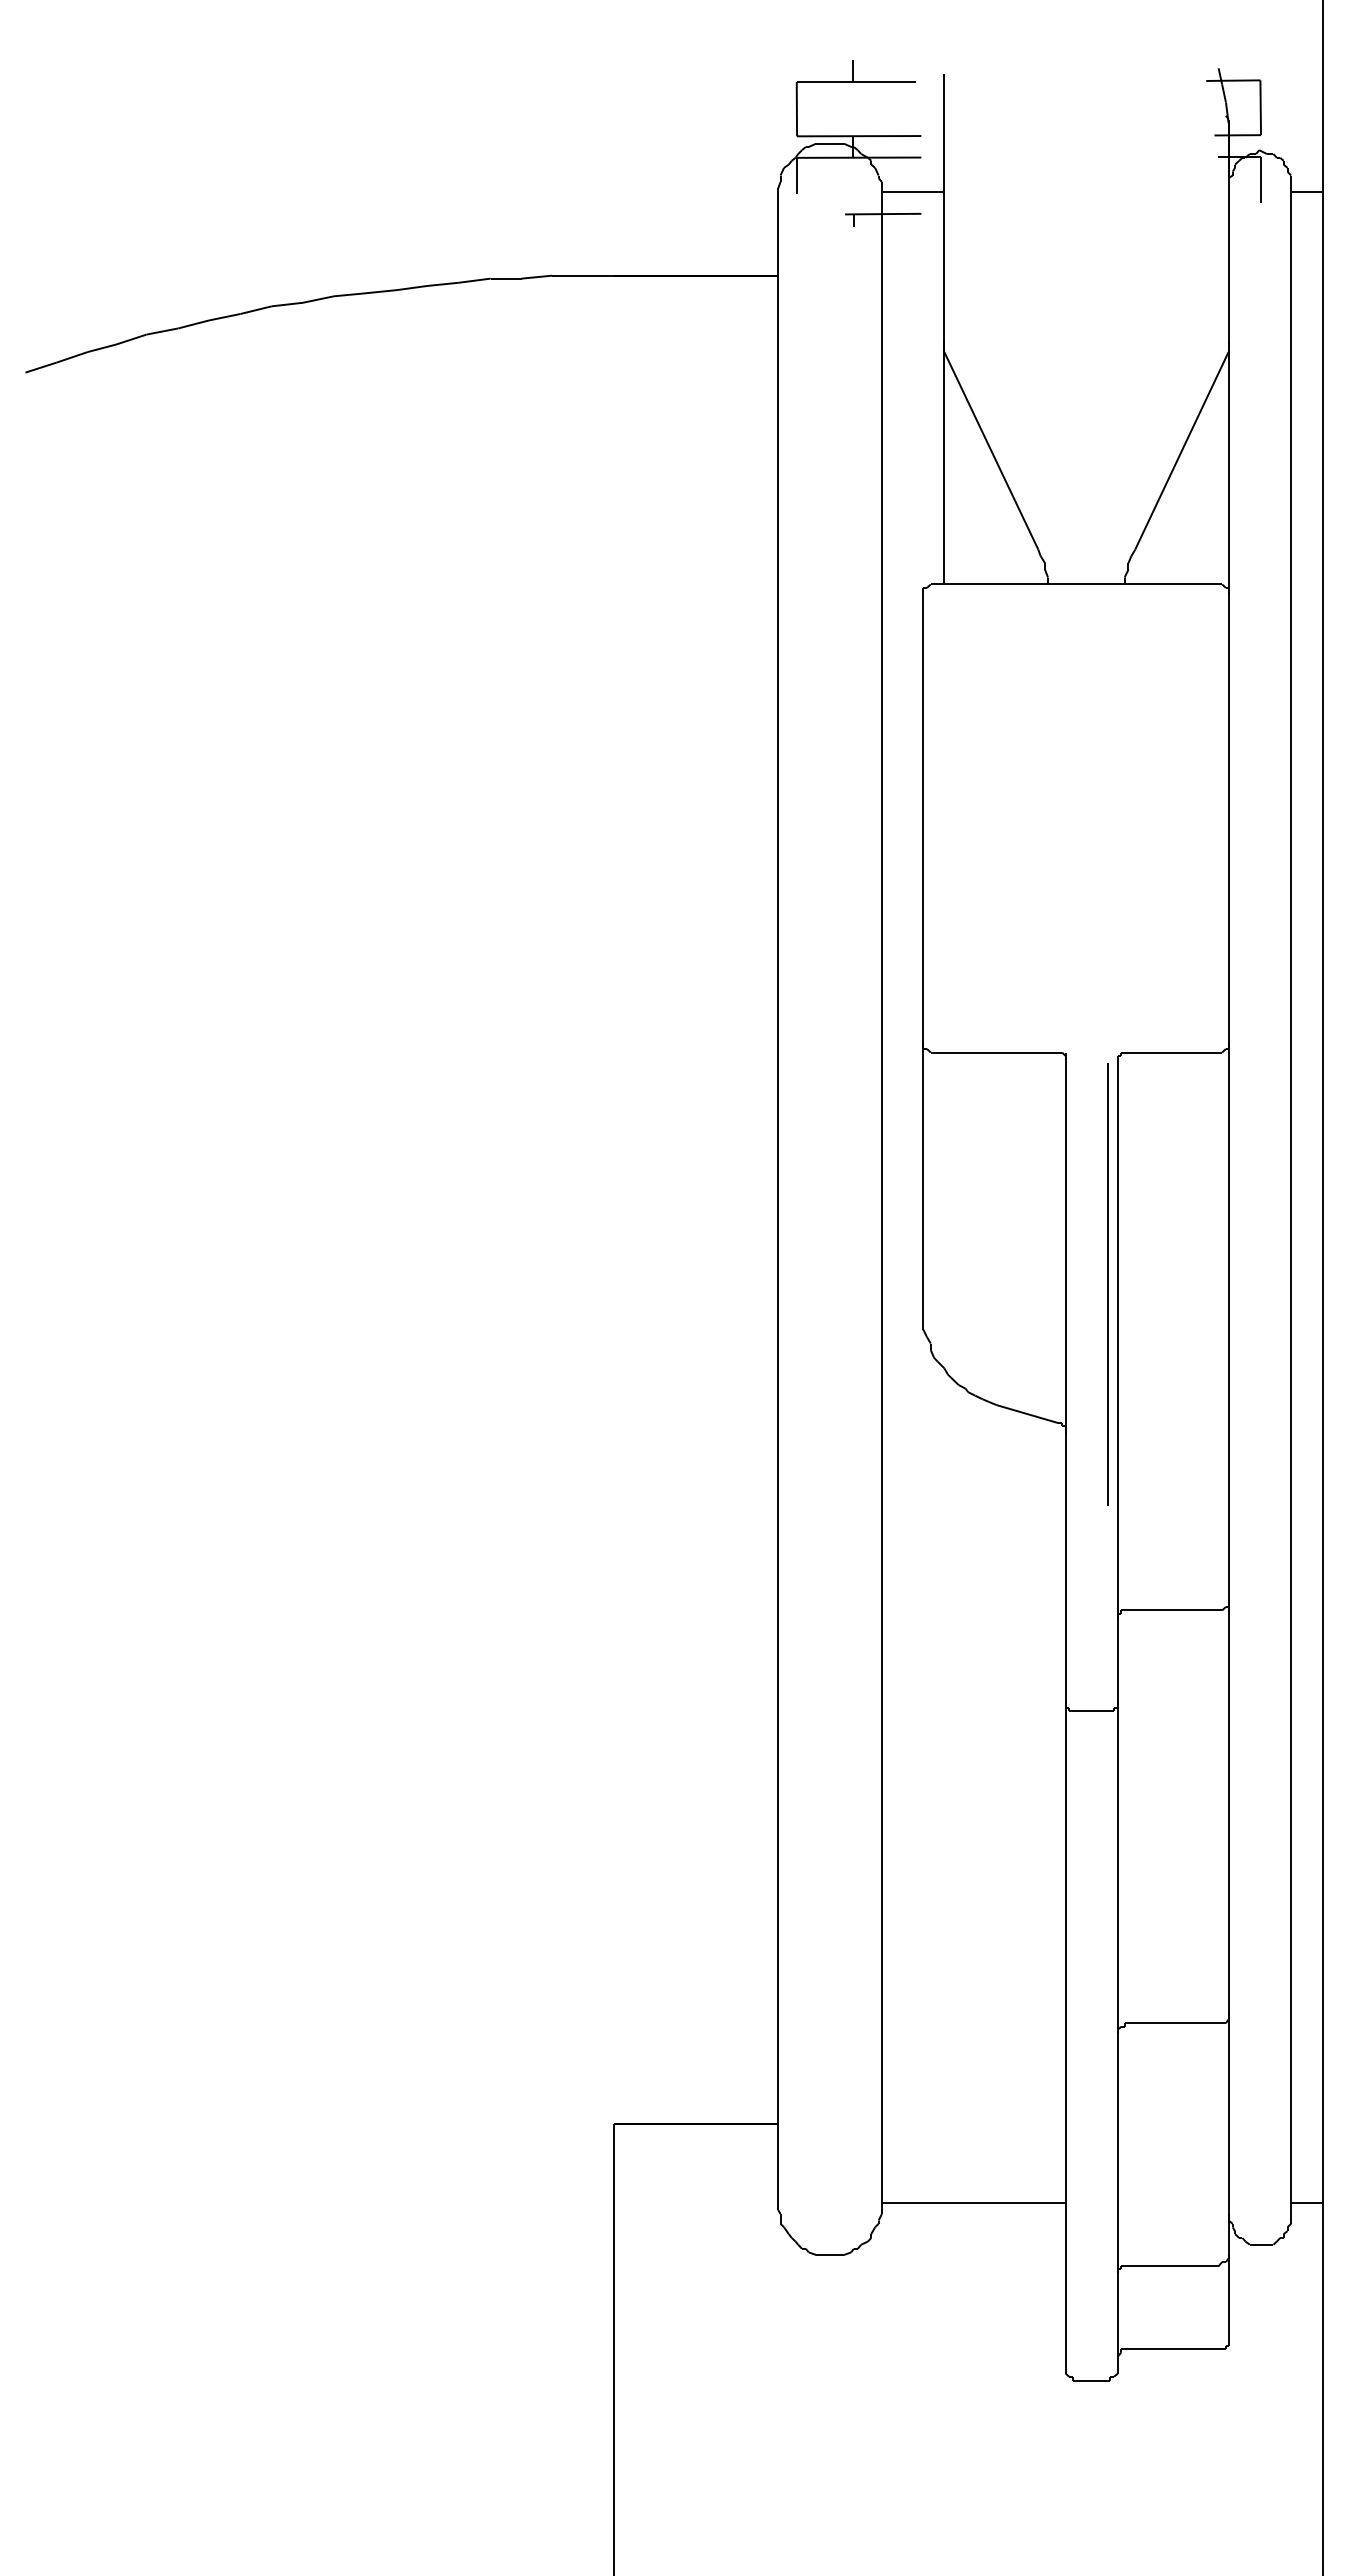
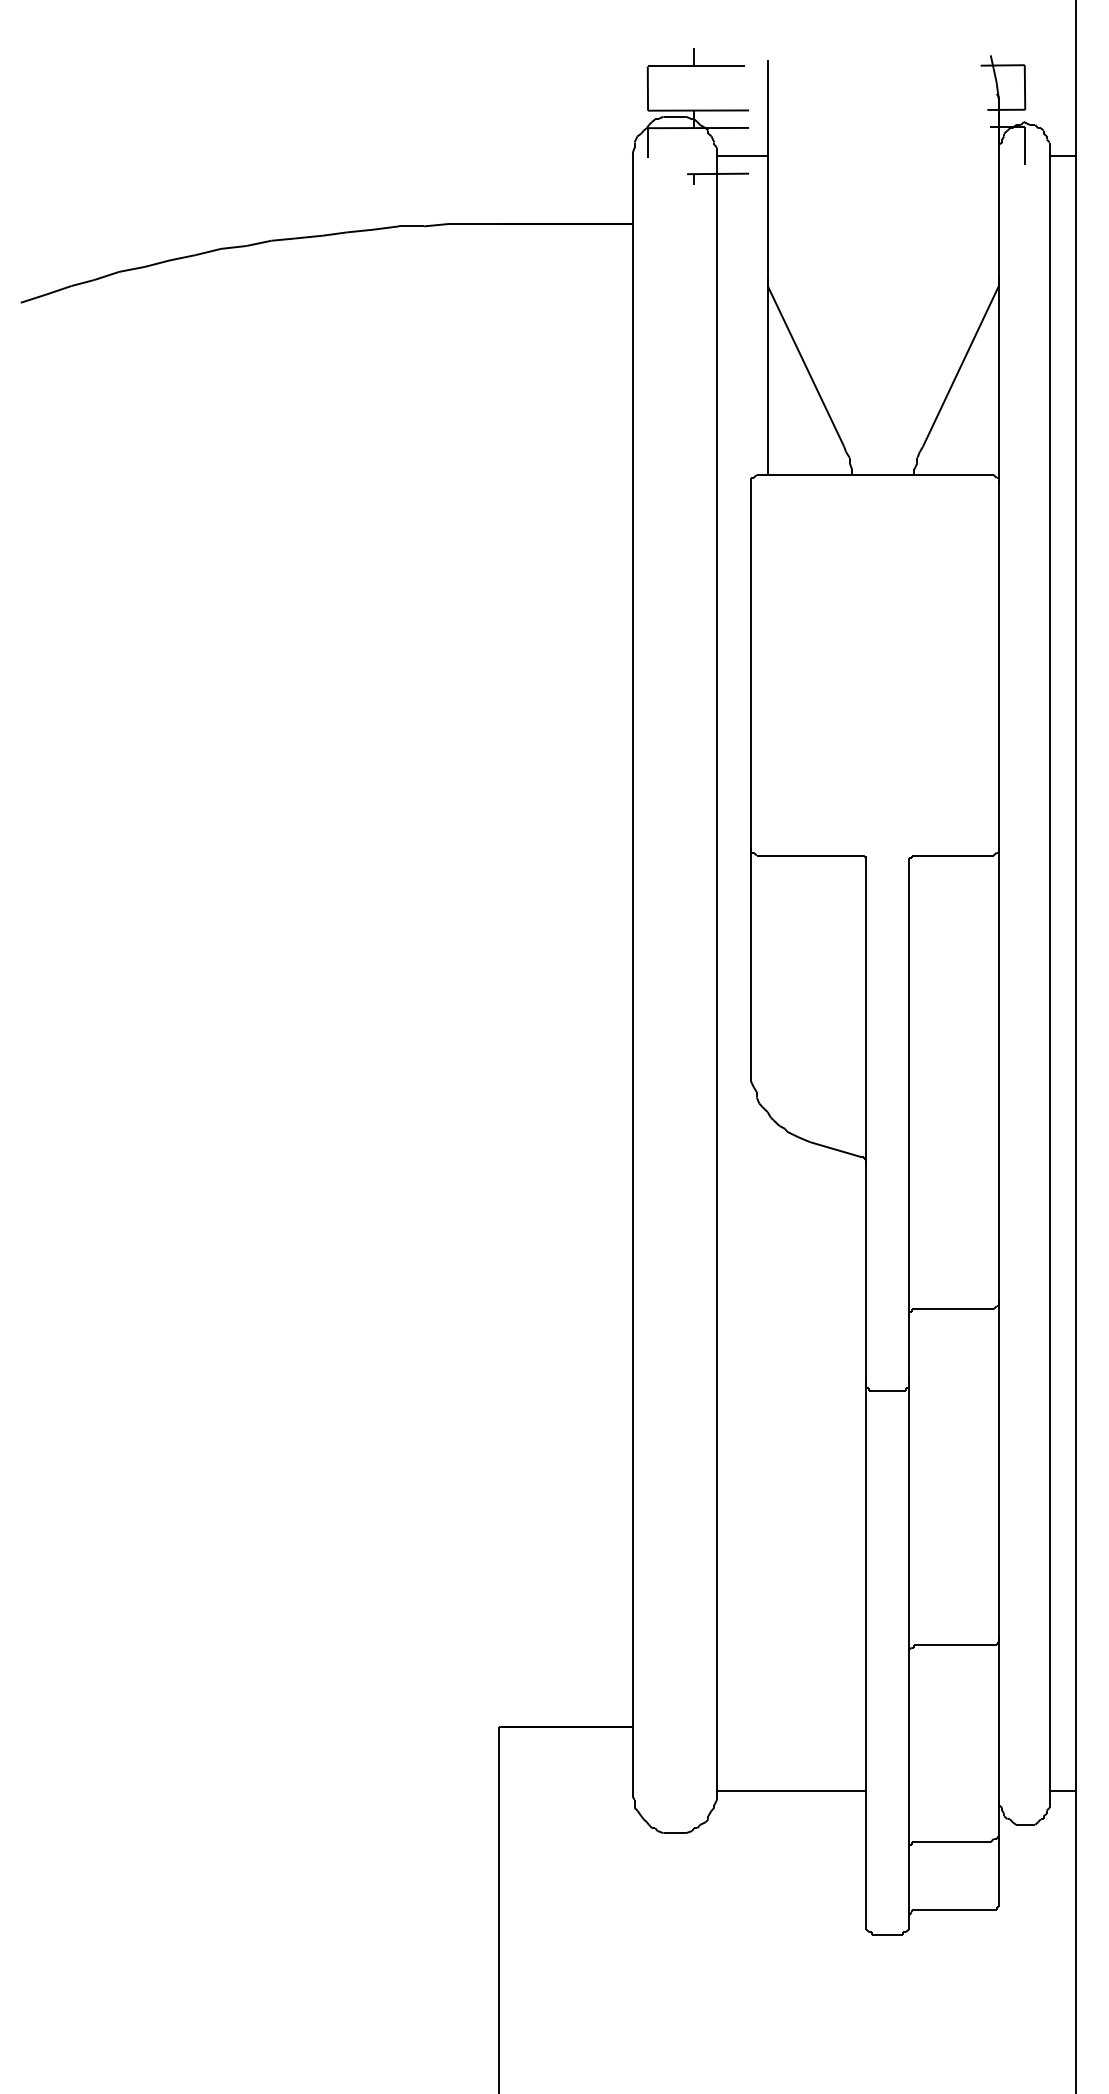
line: (1107, 1284) -> (900, 1044), removed

